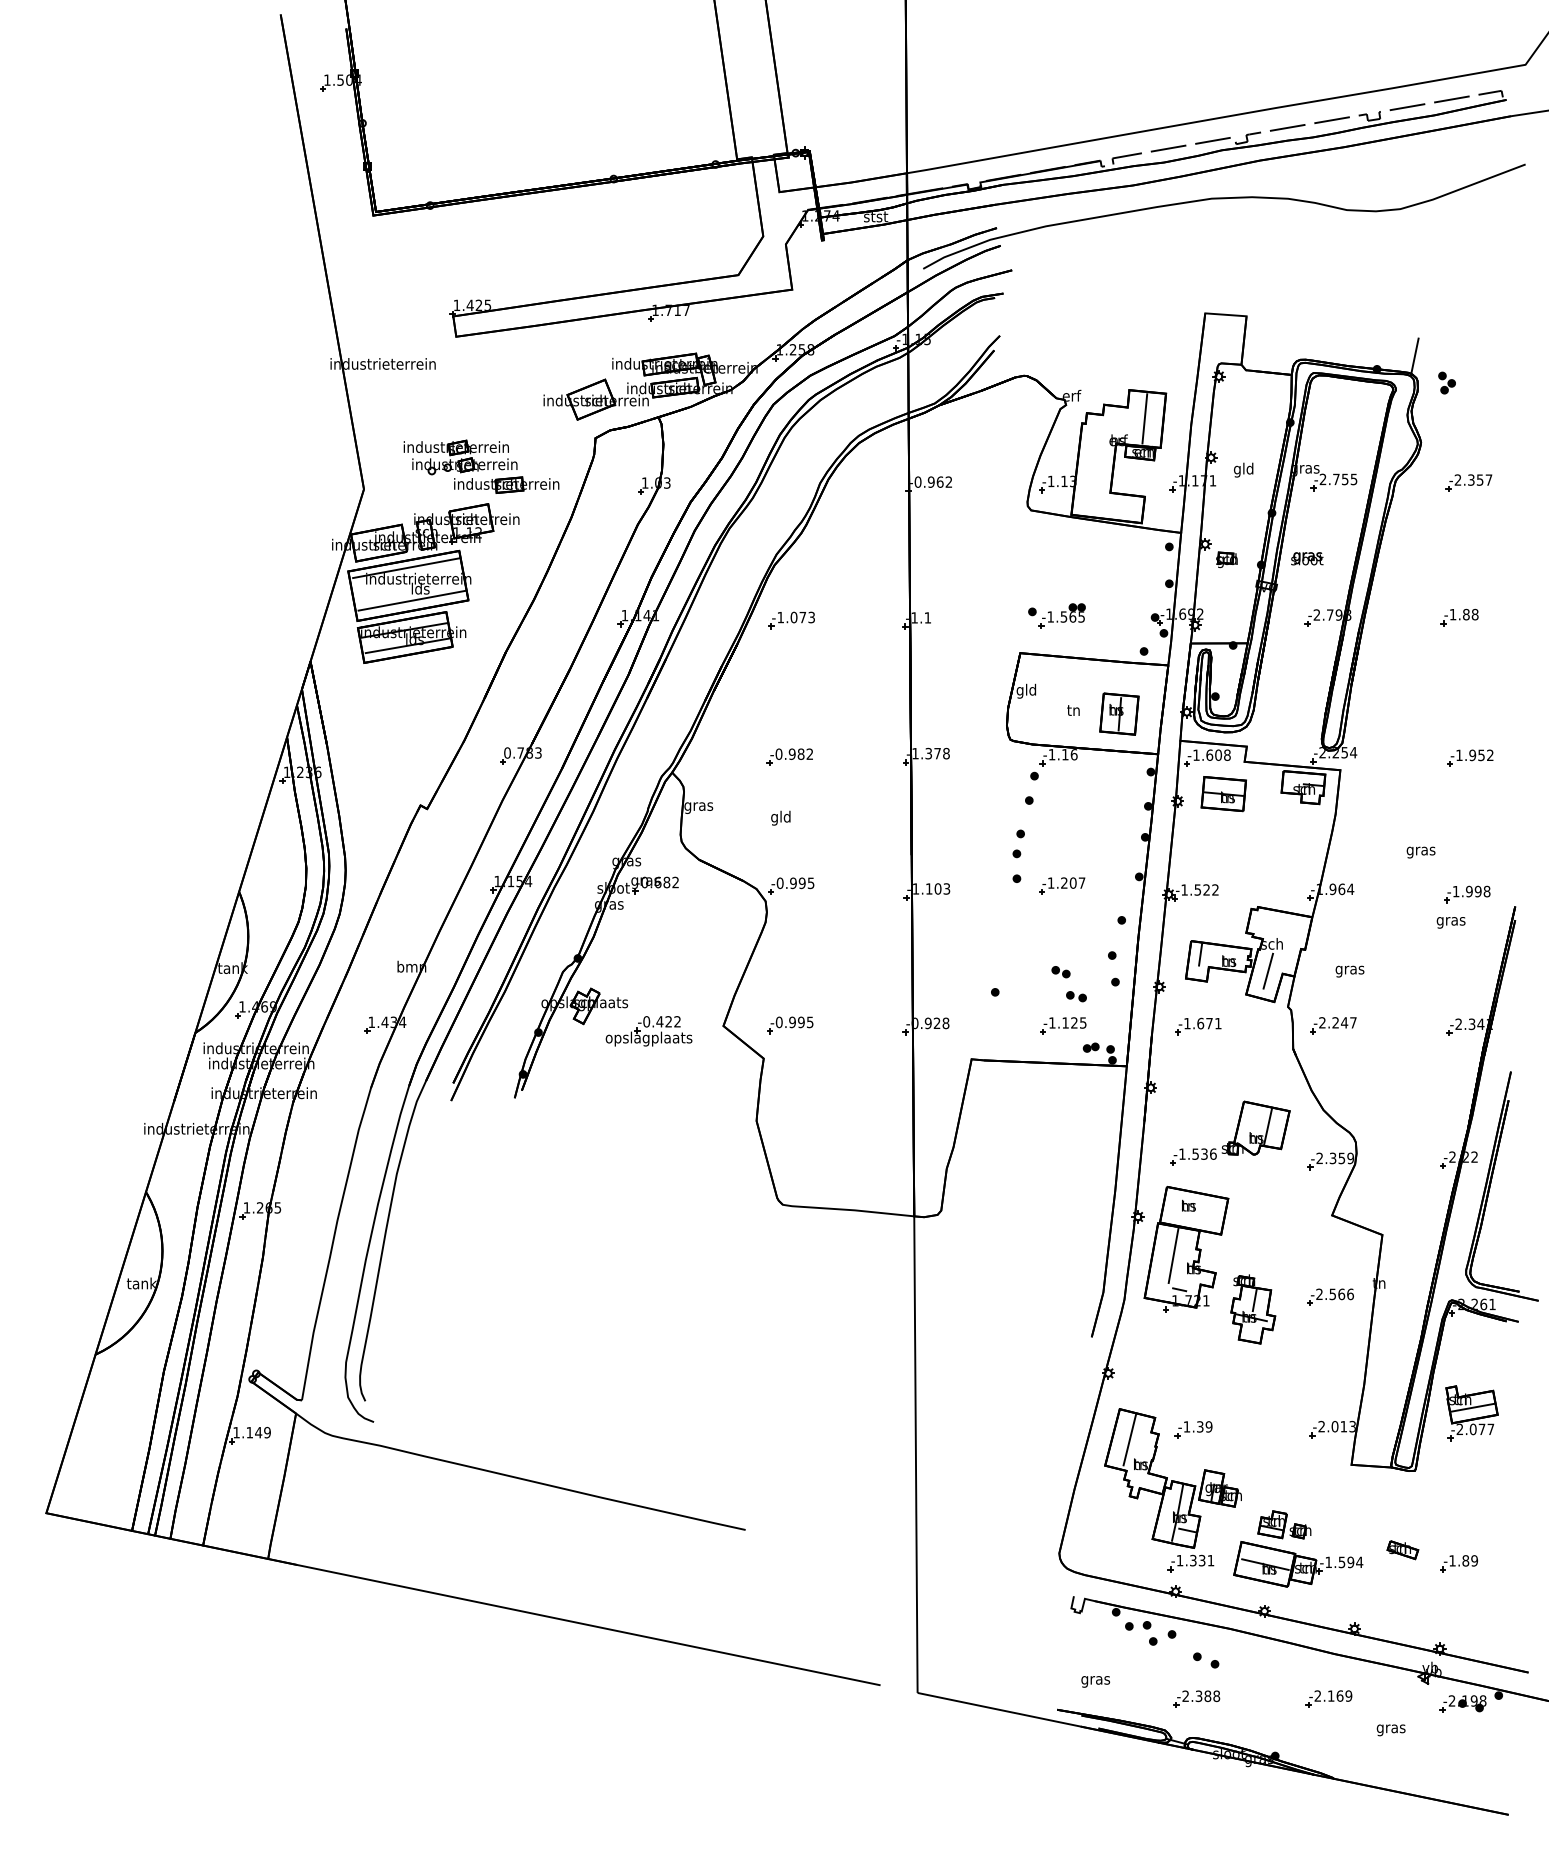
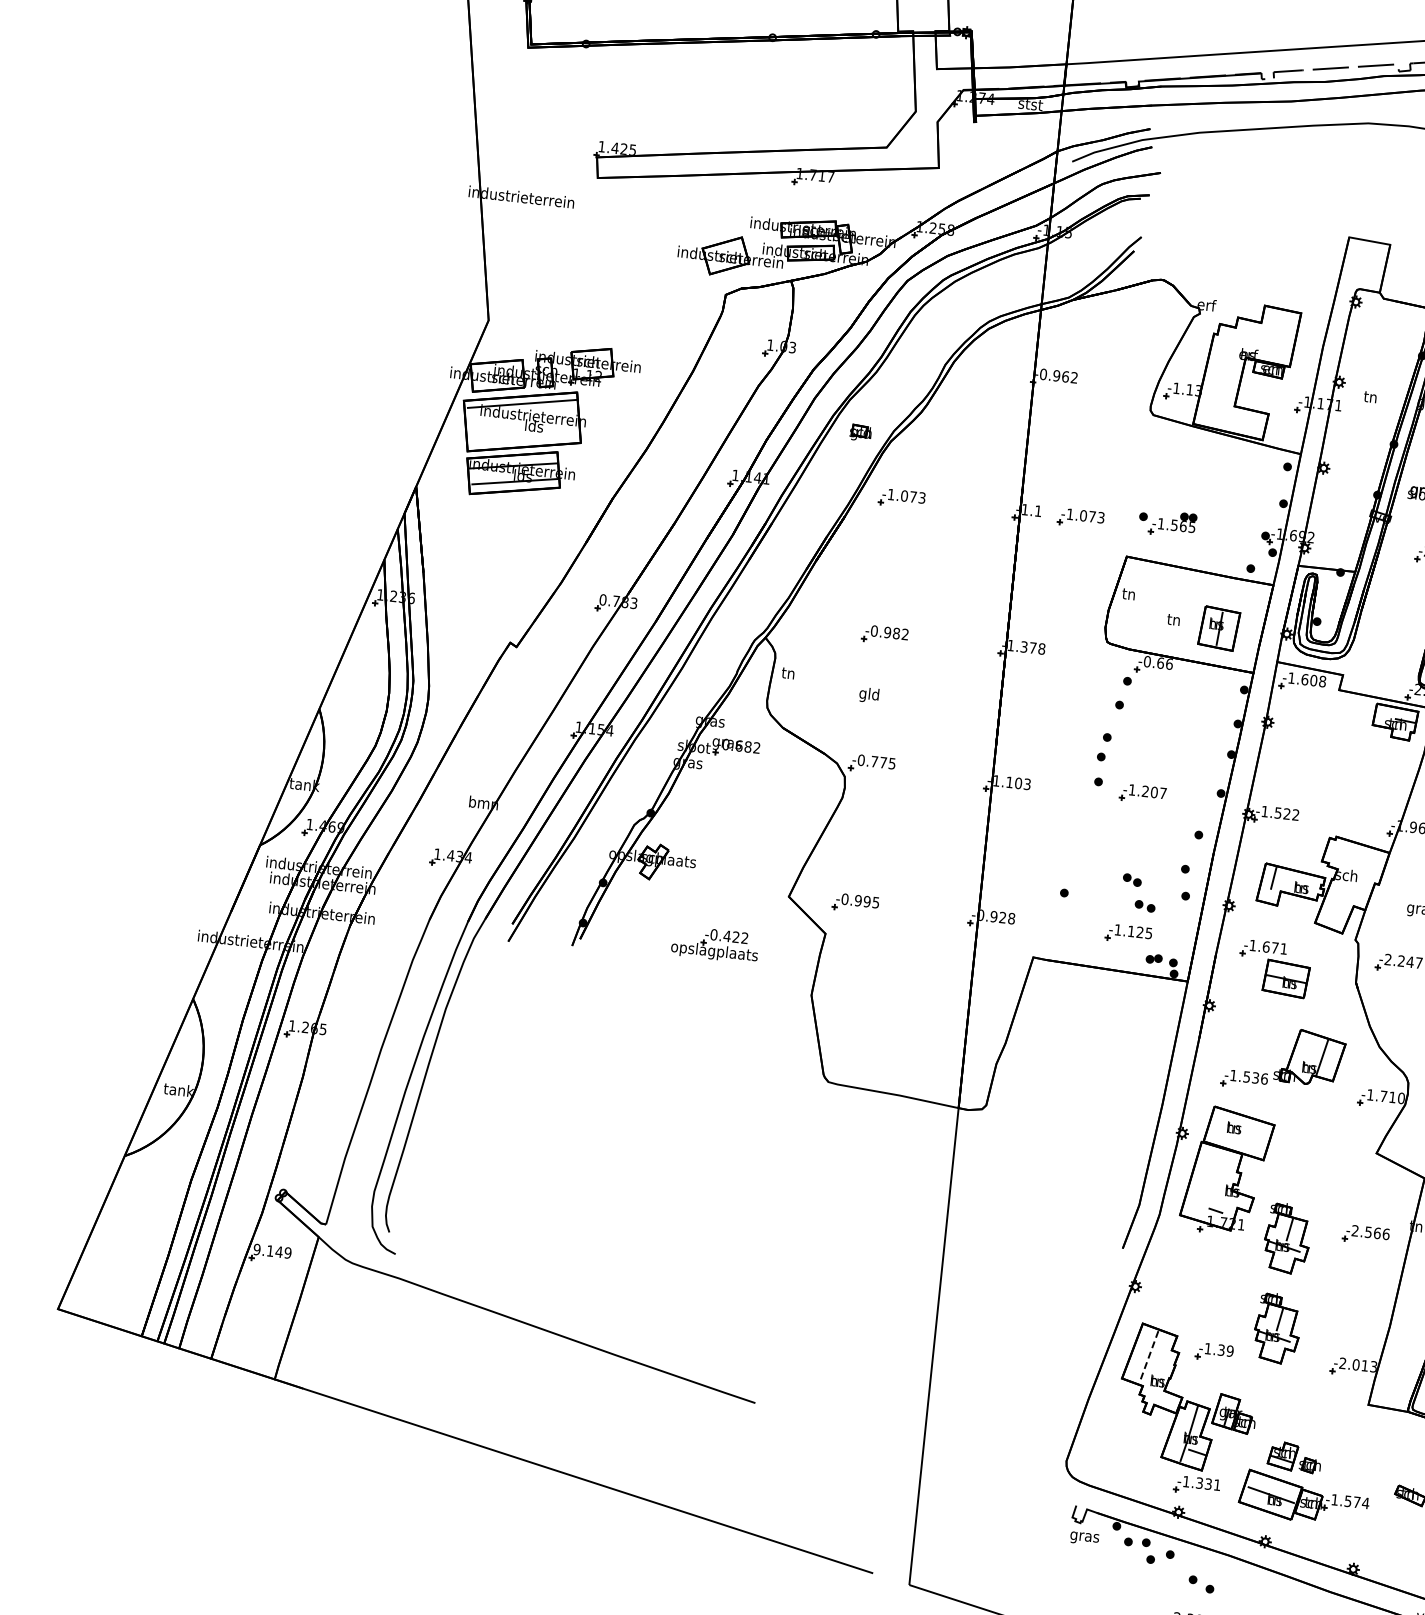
line: (1144, 418) -> (1276, 335), removed
part: (481, 466) -> (608, 310), removed
text: (1243, 469) -> (1370, 397), gld -> tn
part: (1226, 559) -> (860, 432), moved
line: (411, 600) -> (523, 436), removed
part: (970, 620) -> (1080, 518), added
text: (1026, 690) -> (1128, 594), gld -> tn
text: (1058, 754) -> (1153, 662), -1.16 -> -0.66
part: (1223, 794) -> (1285, 979), moved
text: (698, 806) -> (788, 674), gras -> tn
text: (797, 883) -> (878, 762), -0.995 -> -0.775
line: (1268, 970) -> (1339, 901), removed
part: (648, 1031) -> (714, 944), moved
text: (1334, 1158) -> (1385, 1096), -2.359 -> -1.710
line: (1173, 1255) -> (1213, 1175), removed
part: (1253, 1399) -> (1277, 1328), added
text: (236, 1432) -> (257, 1249), 1.149 -> 9.149
line: (1129, 1440) -> (1149, 1356), solid -> dashed
text: (1350, 1562) -> (1356, 1502), -1.594 -> -1.574
text: (1095, 1681) -> (1084, 1538), moved

